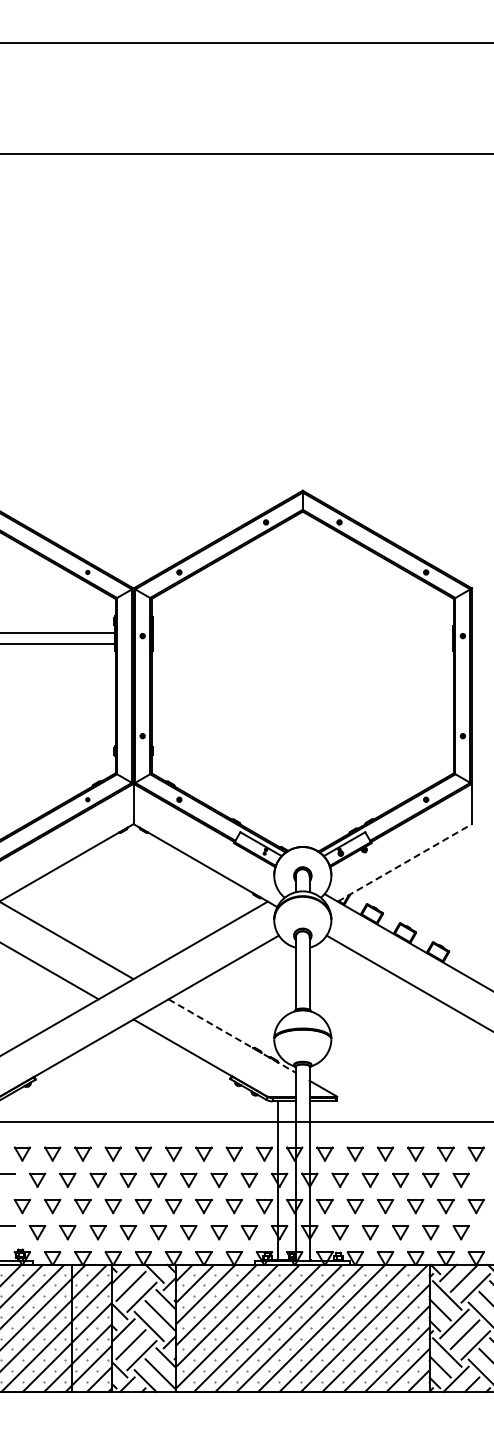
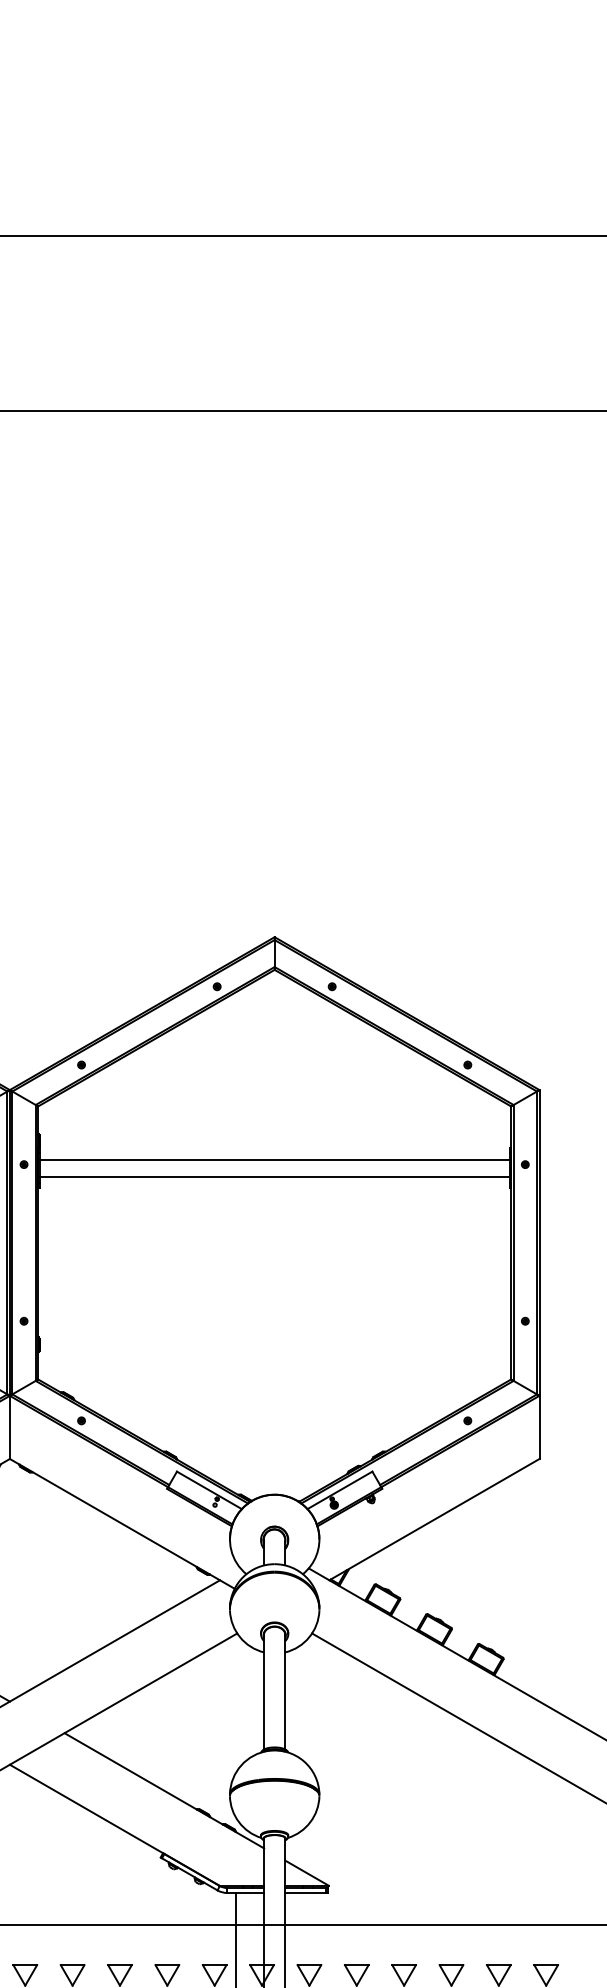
line: (302, 633) -> (274, 1160), added
line: (302, 643) -> (274, 1176), added
line: (404, 862) -> (433, 1519), dashed -> solid
line: (232, 1036) -> (164, 1791), dashed -> solid

